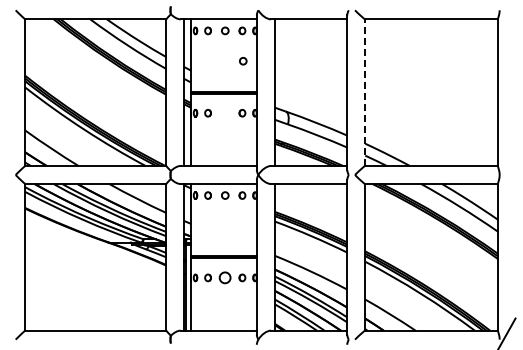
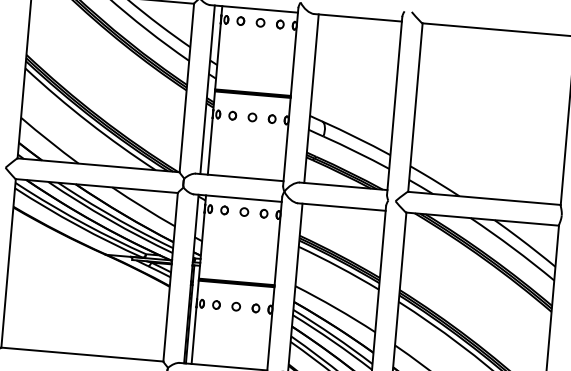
circle: (243, 61) -> (252, 117), moved
line: (365, 92) -> (415, 107), dashed -> solid
circle: (225, 277) -> (236, 306), size x0.62

